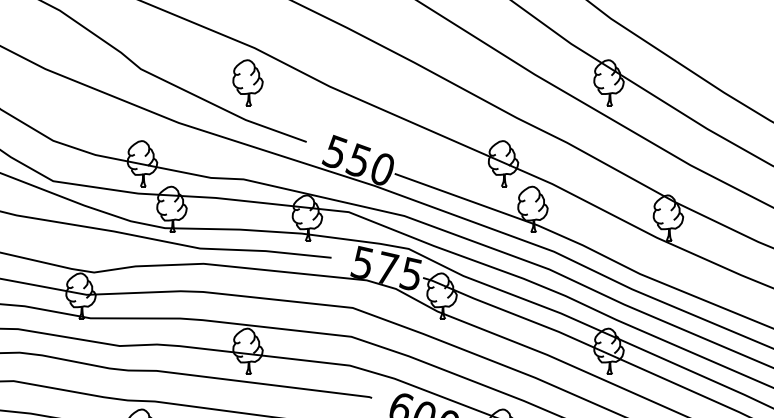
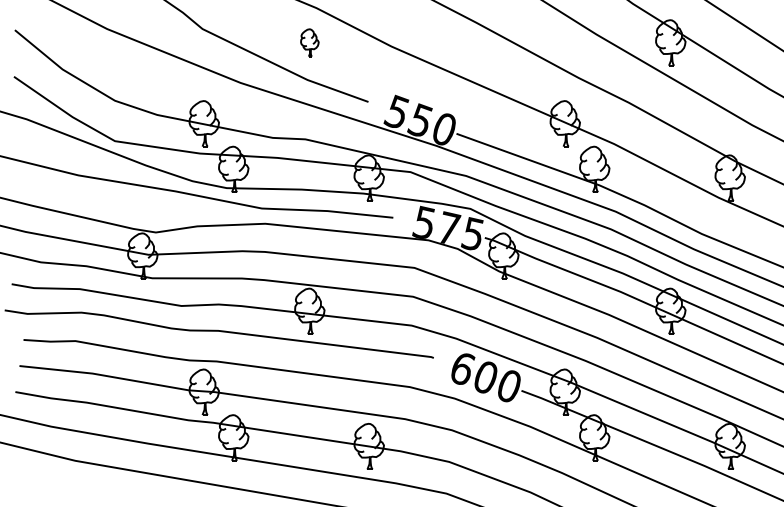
part: (247, 82) -> (309, 42), size x0.6

